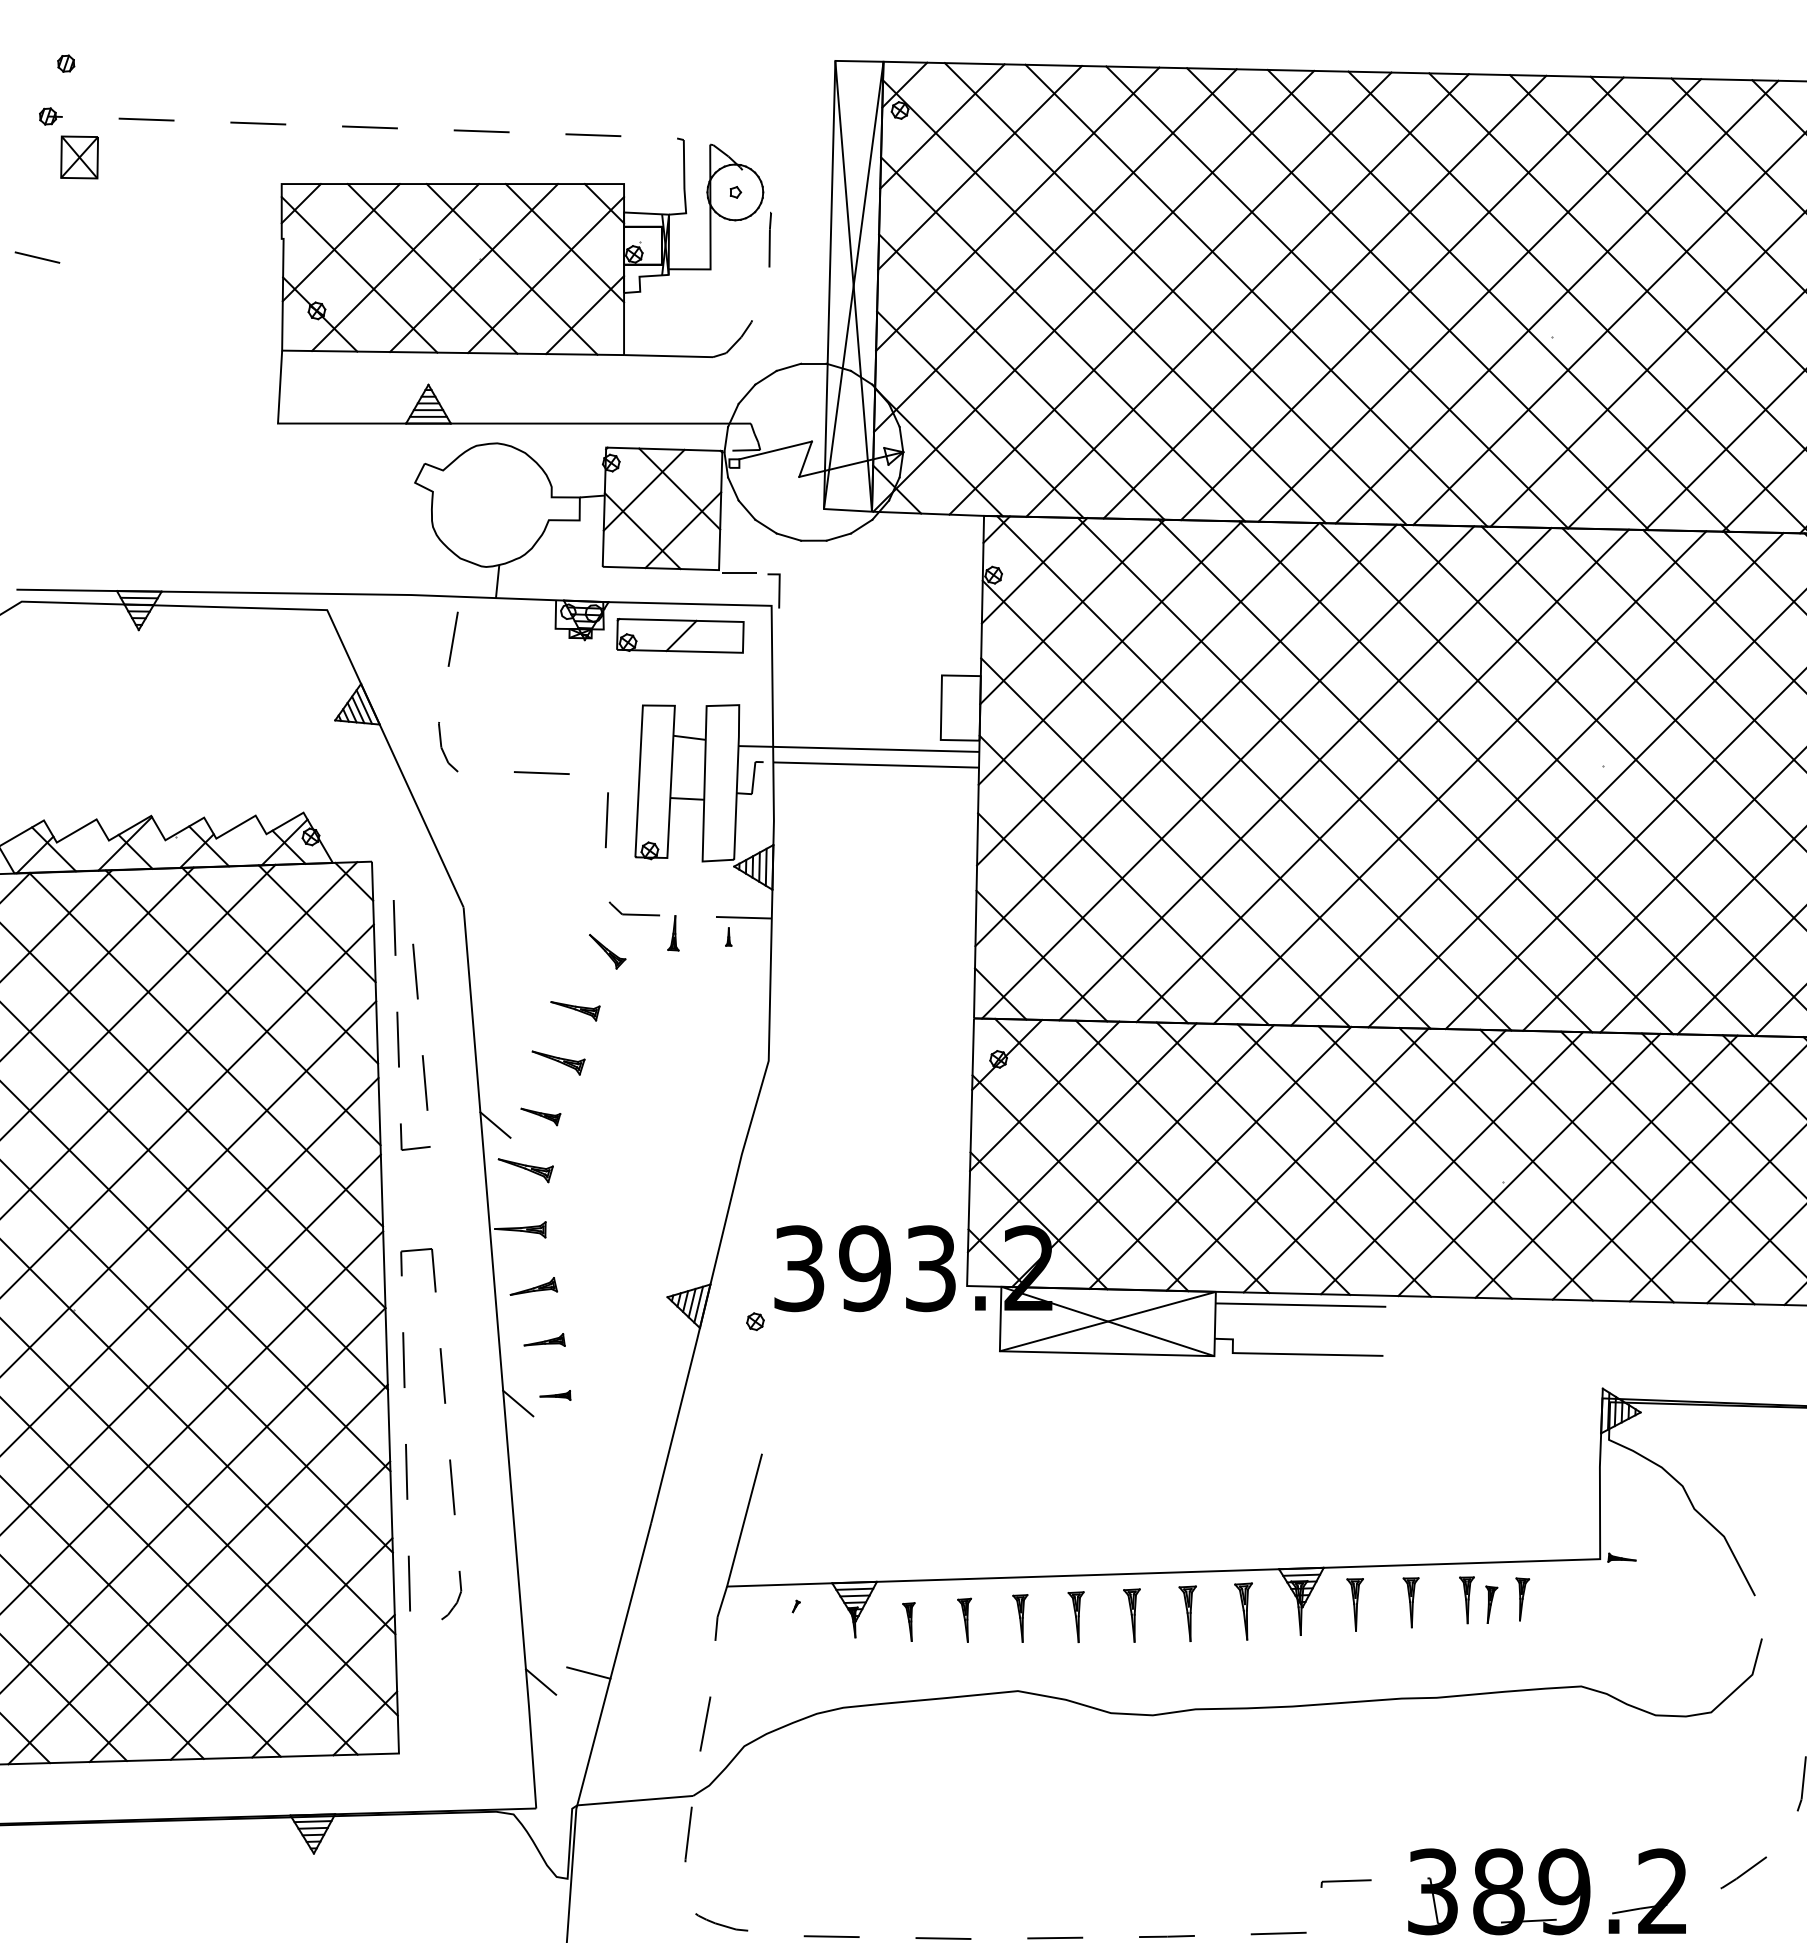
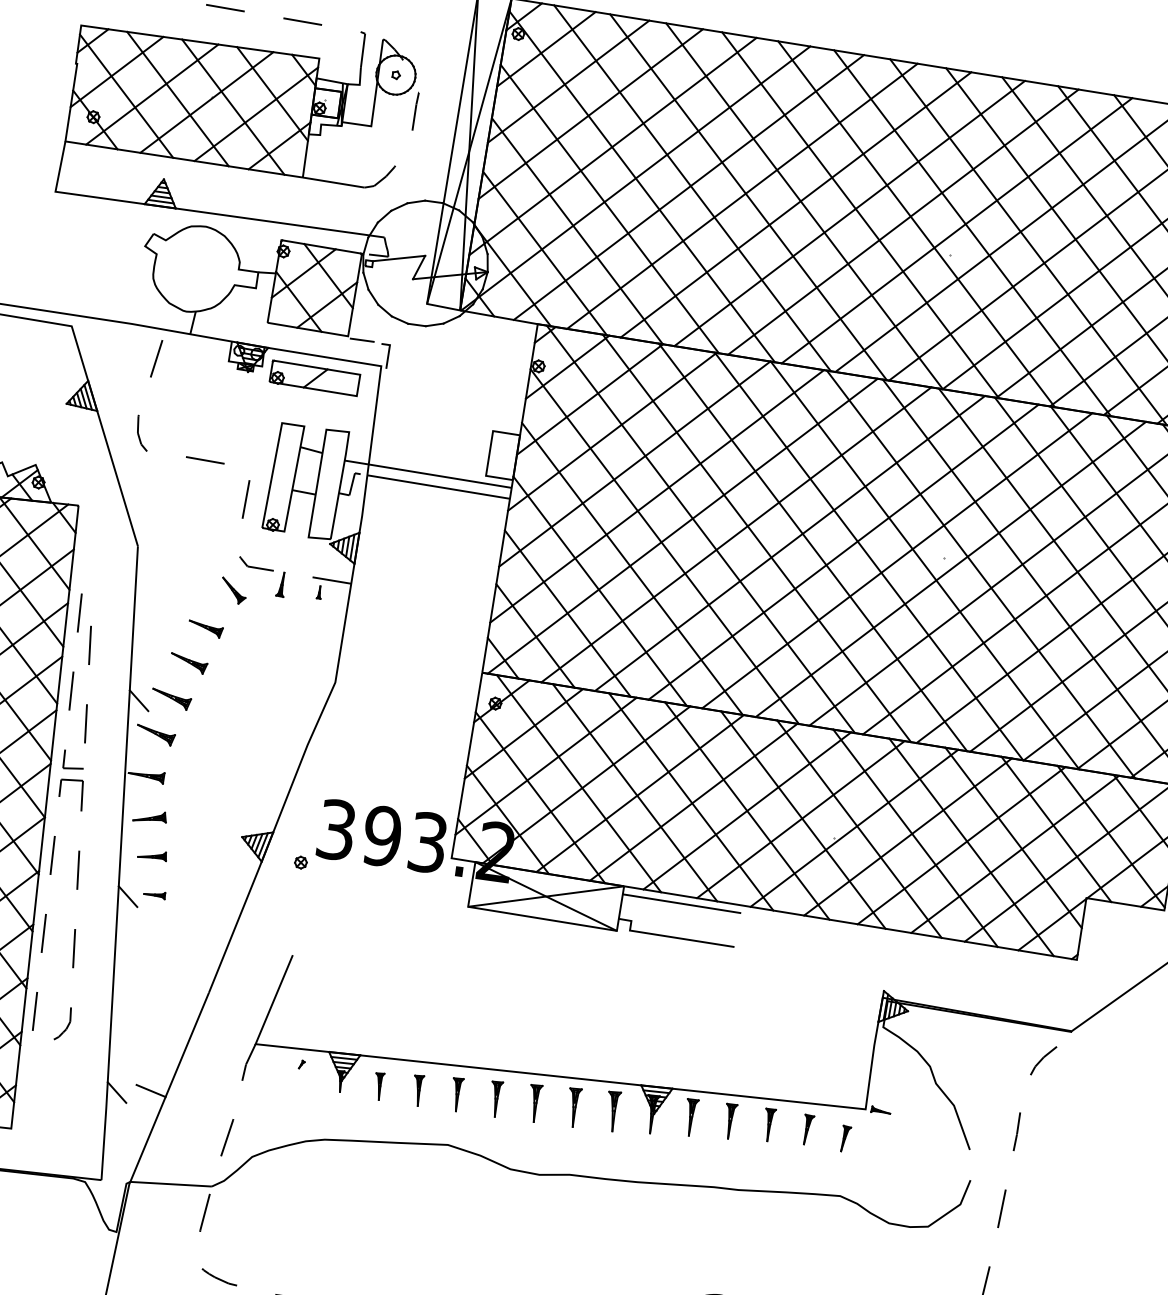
part: (398, 1025) -> (73, 681), moved
part: (540, 1116) -> (171, 699), size x1.43
part: (1491, 1604) -> (845, 1138), moved

